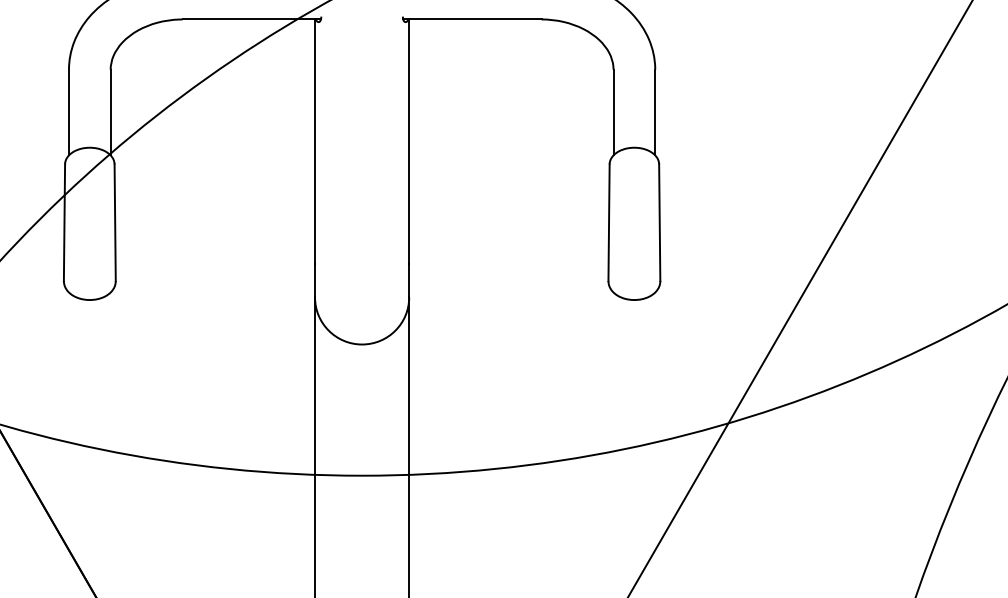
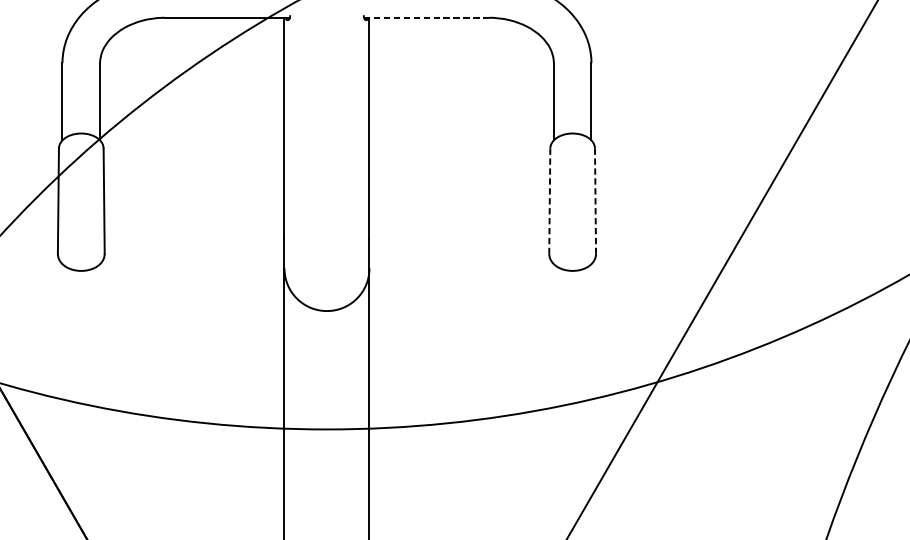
line: (472, 19) -> (426, 17), solid -> dashed
line: (609, 223) -> (550, 201), solid -> dashed
line: (659, 223) -> (595, 201), solid -> dashed

